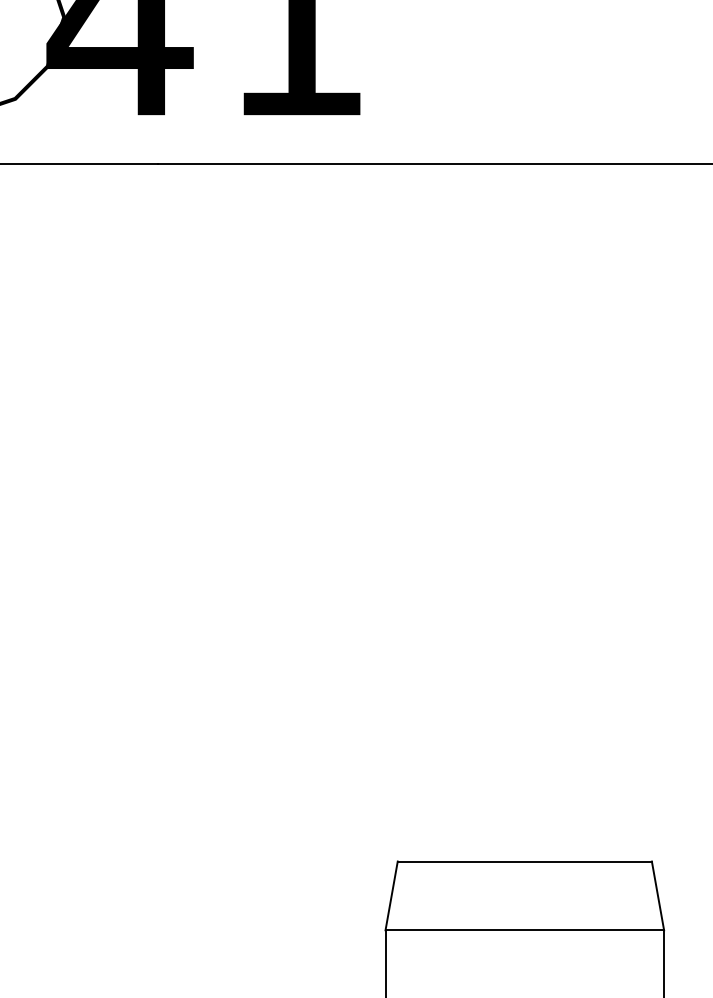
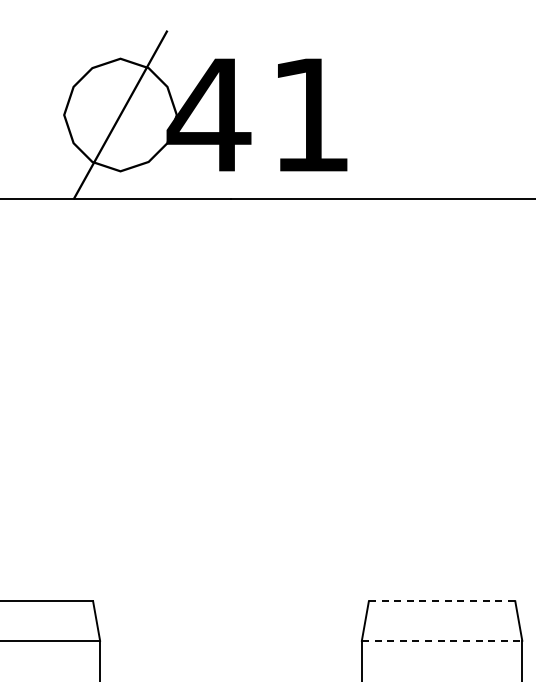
line: (525, 862) -> (442, 601), solid -> dashed
line: (525, 929) -> (442, 640), solid -> dashed

